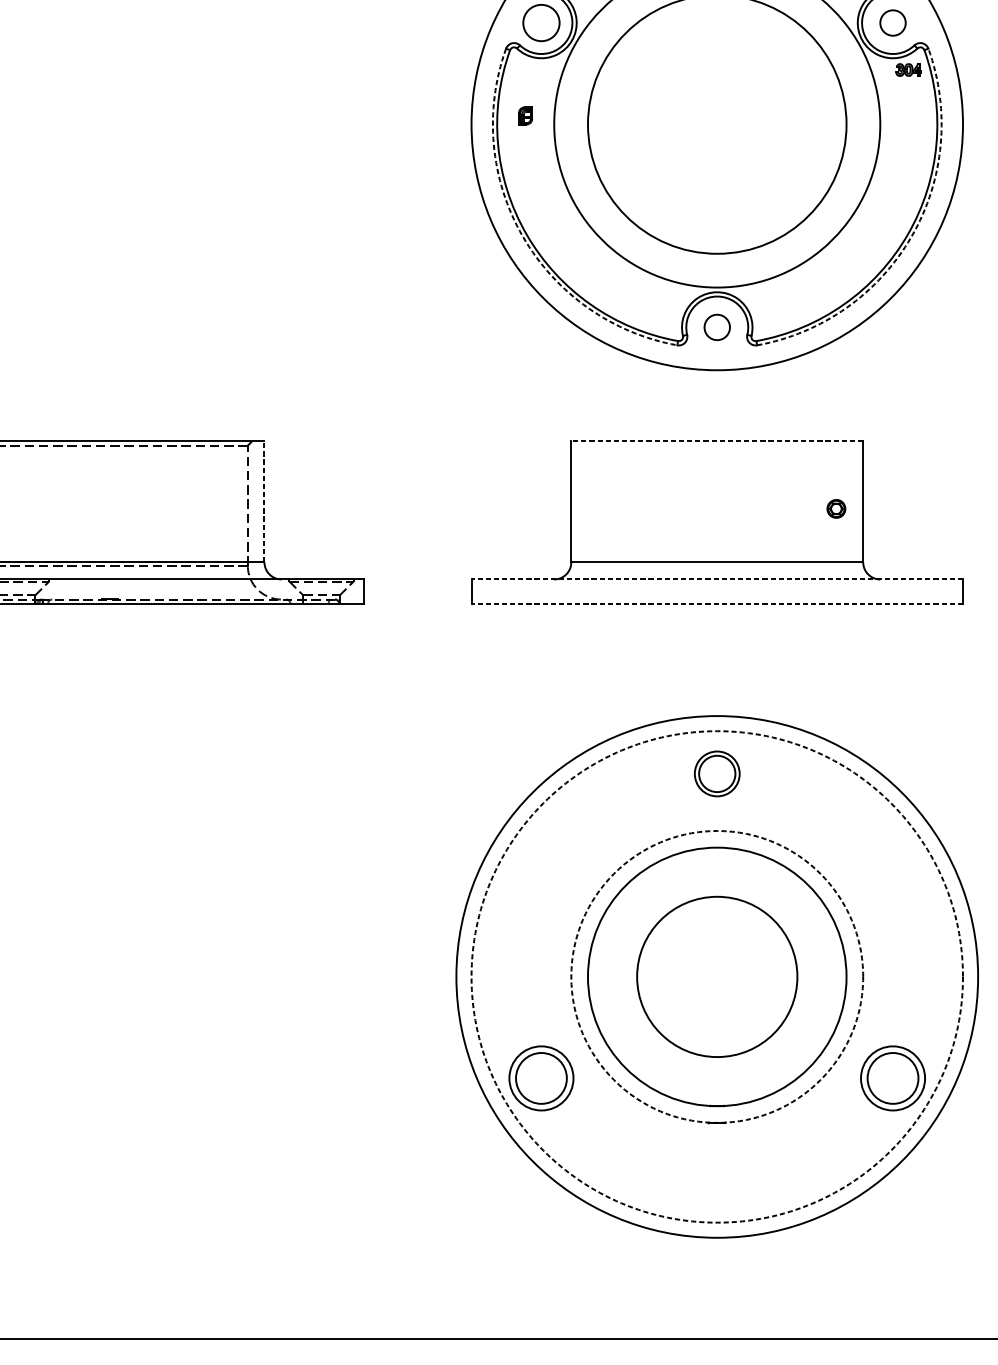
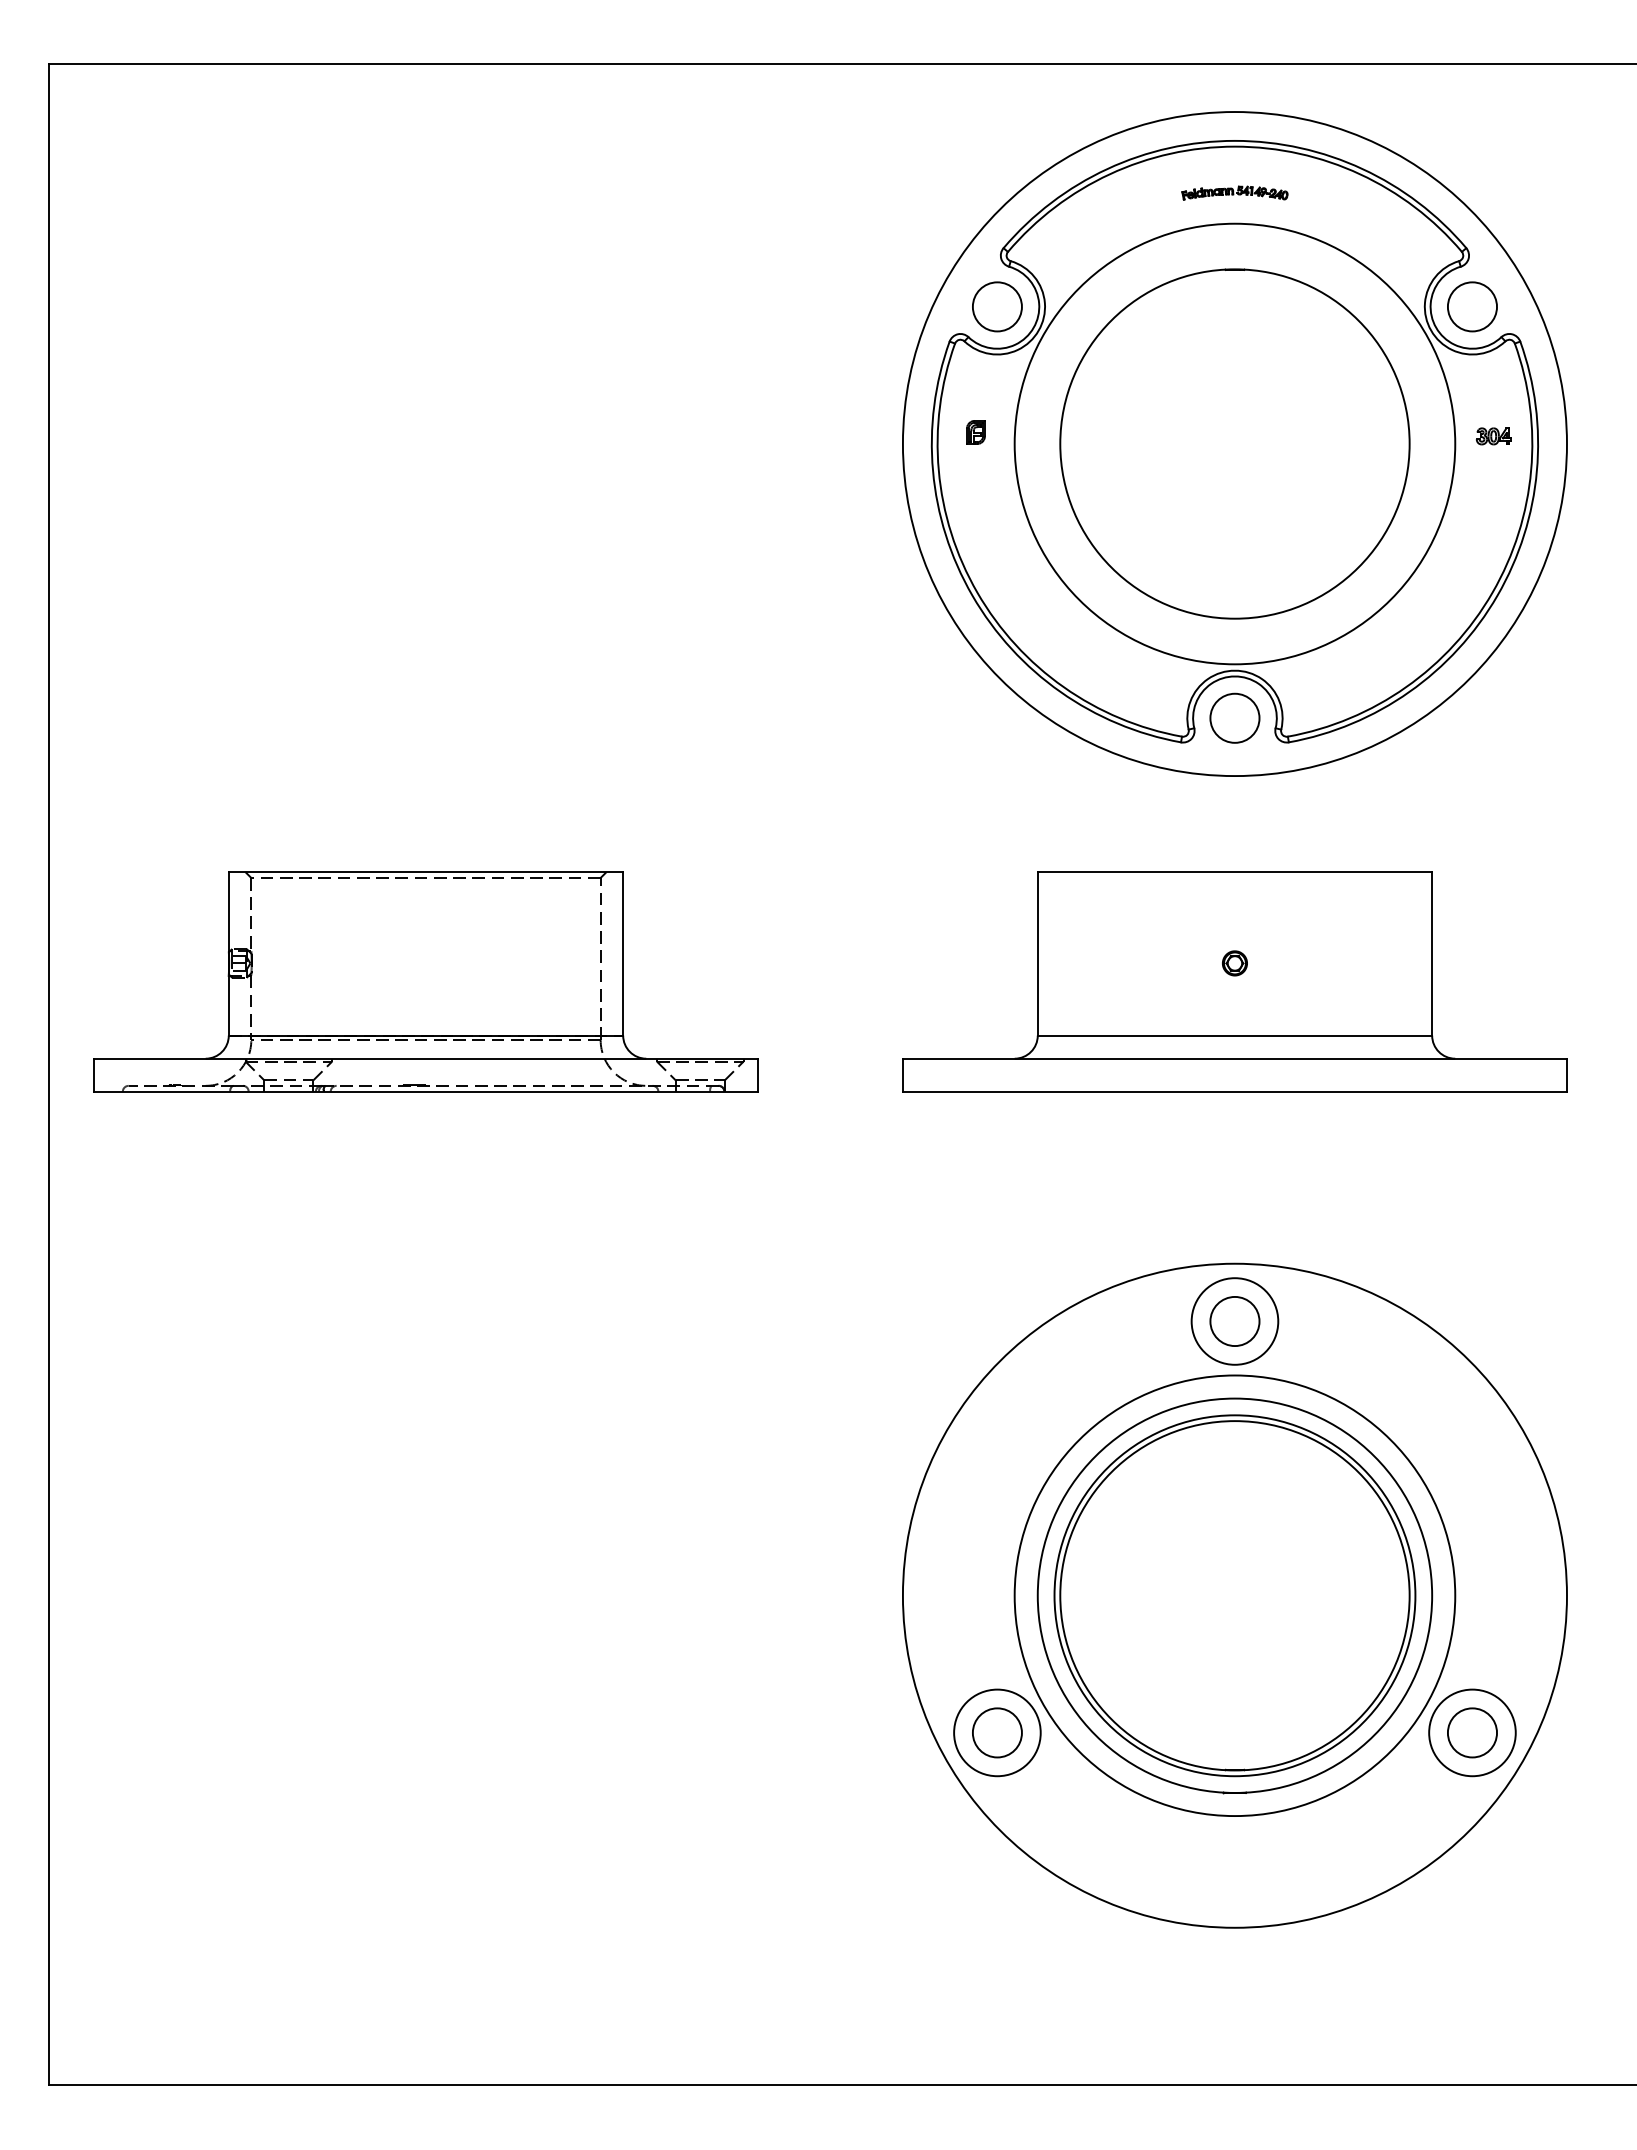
circle: (893, 22) -> (1472, 306), size x1.43
part: (908, 70) -> (1493, 436), moved
arc: (523, 236) -> (972, 595), dashed -> solid
arc: (911, 236) -> (1497, 595), dashed -> solid
circle: (716, 326) -> (1234, 717), size x1.43
line: (716, 441) -> (1234, 872), dashed -> solid
line: (264, 501) -> (623, 953), dashed -> solid
part: (836, 508) -> (1234, 963), moved
line: (716, 579) -> (1234, 1058), dashed -> solid
line: (716, 603) -> (1234, 1091), dashed -> solid
circle: (716, 773) -> (1234, 1321), size x1.43
circle: (716, 976) -> (1234, 1595), dashed -> solid
circle: (716, 976) -> (1234, 1595), dashed -> solid
circle: (716, 976) -> (1234, 1595), size x0.62
circle: (716, 976) -> (1234, 1595), size x1.67
circle: (540, 1078) -> (996, 1732), size x0.71
circle: (893, 1078) -> (1472, 1732), size x0.71

